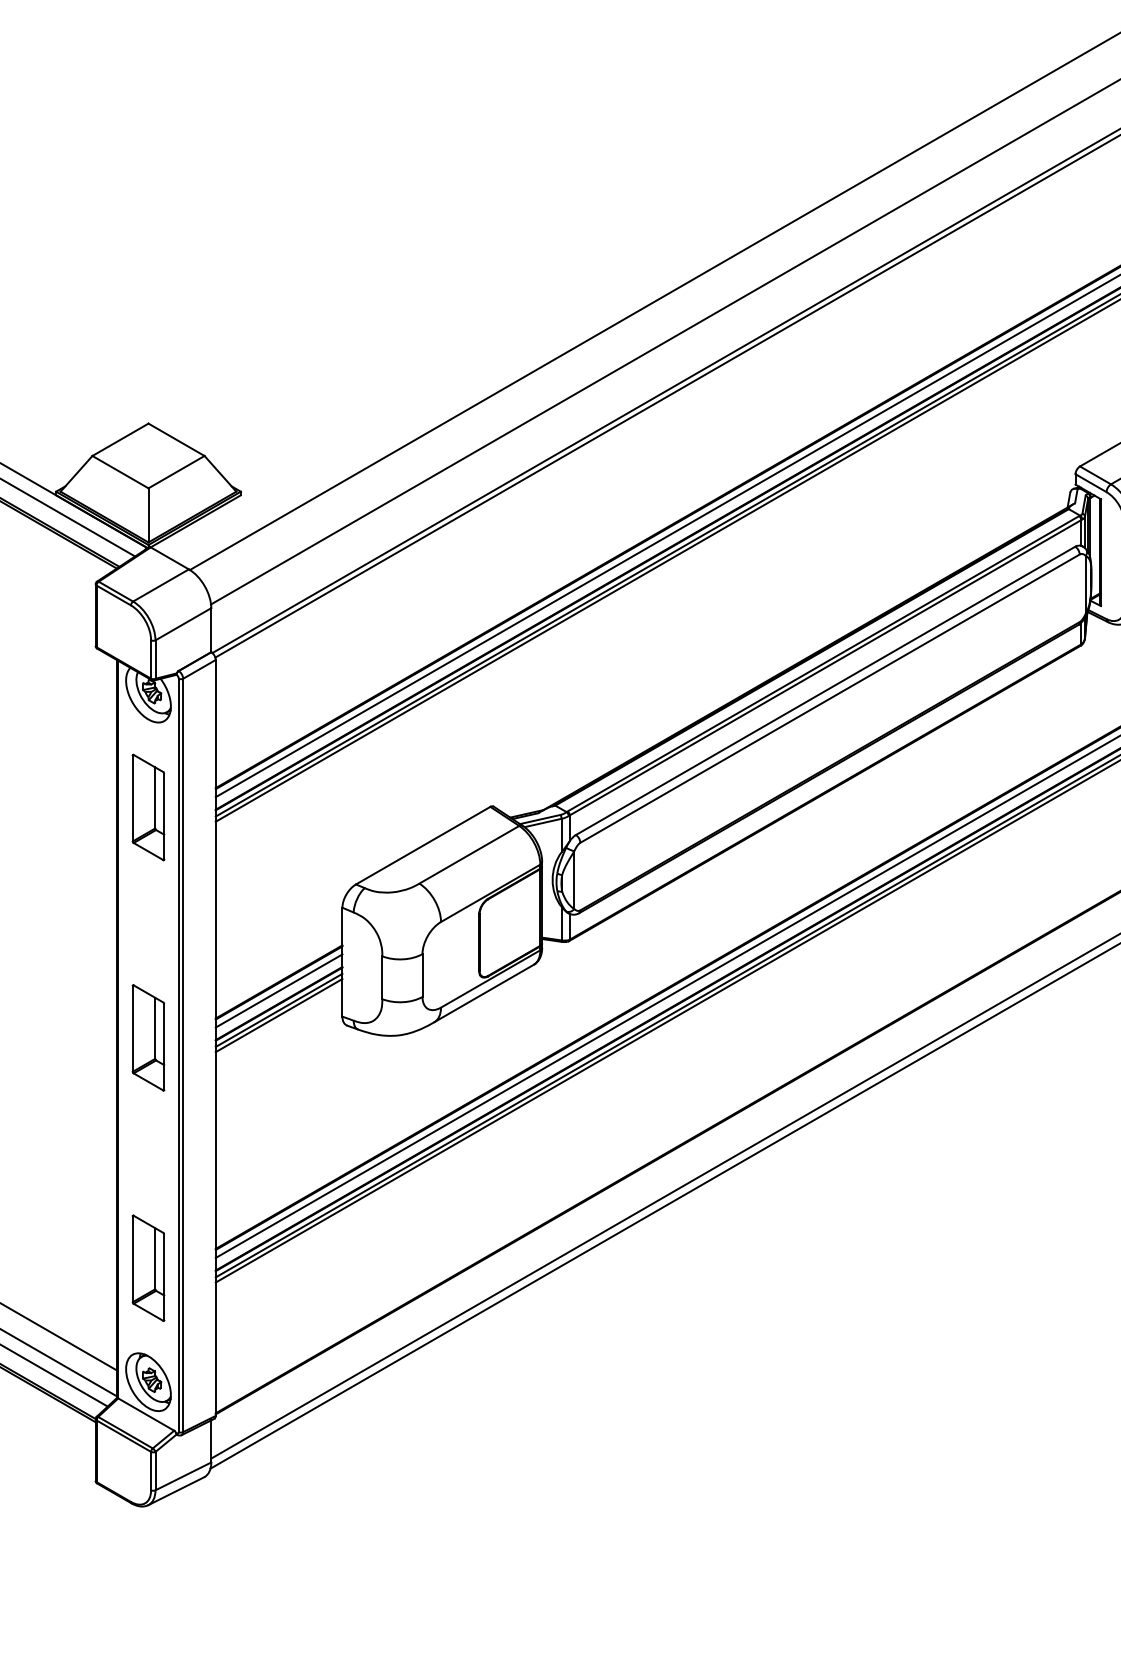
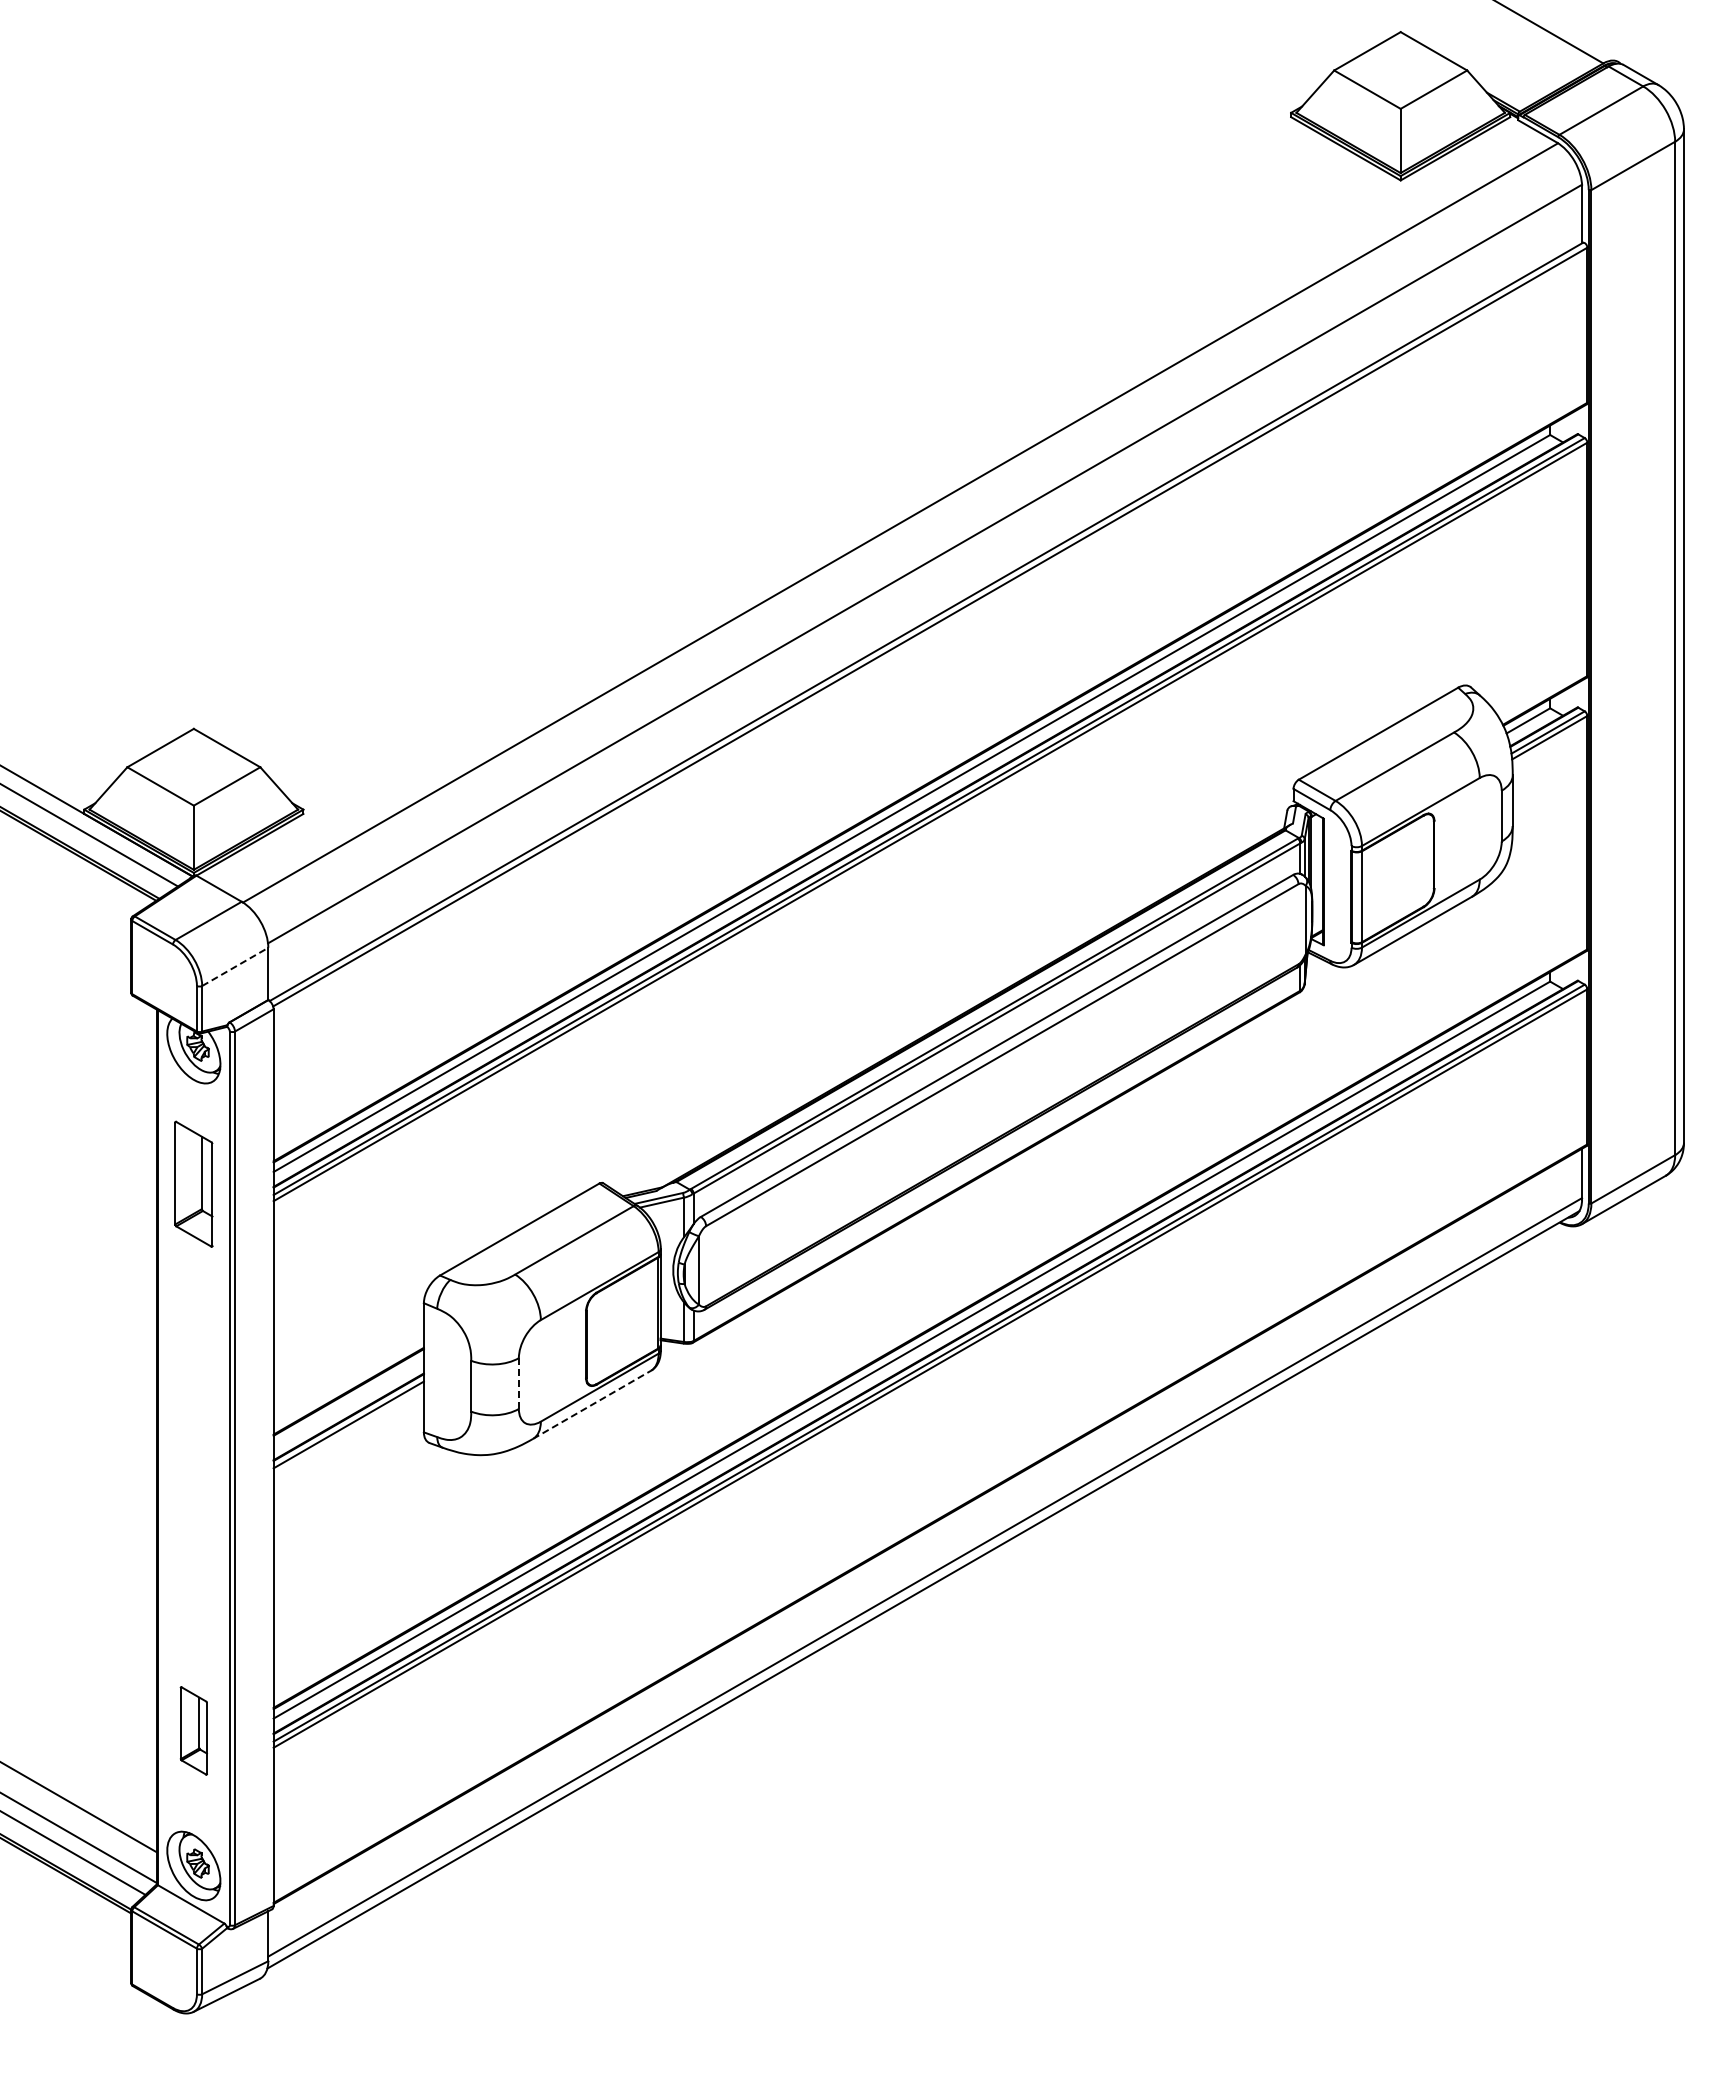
line: (183, 623) -> (235, 966), solid -> dashed
line: (422, 975) -> (518, 1383), solid -> dashed
line: (278, 990) -> (348, 1401), removed
line: (484, 993) -> (592, 1404), solid -> dashed
line: (278, 1015) -> (348, 1430), removed
part: (148, 1037) -> (193, 1457), removed
part: (148, 1267) -> (193, 1730), size x0.7

